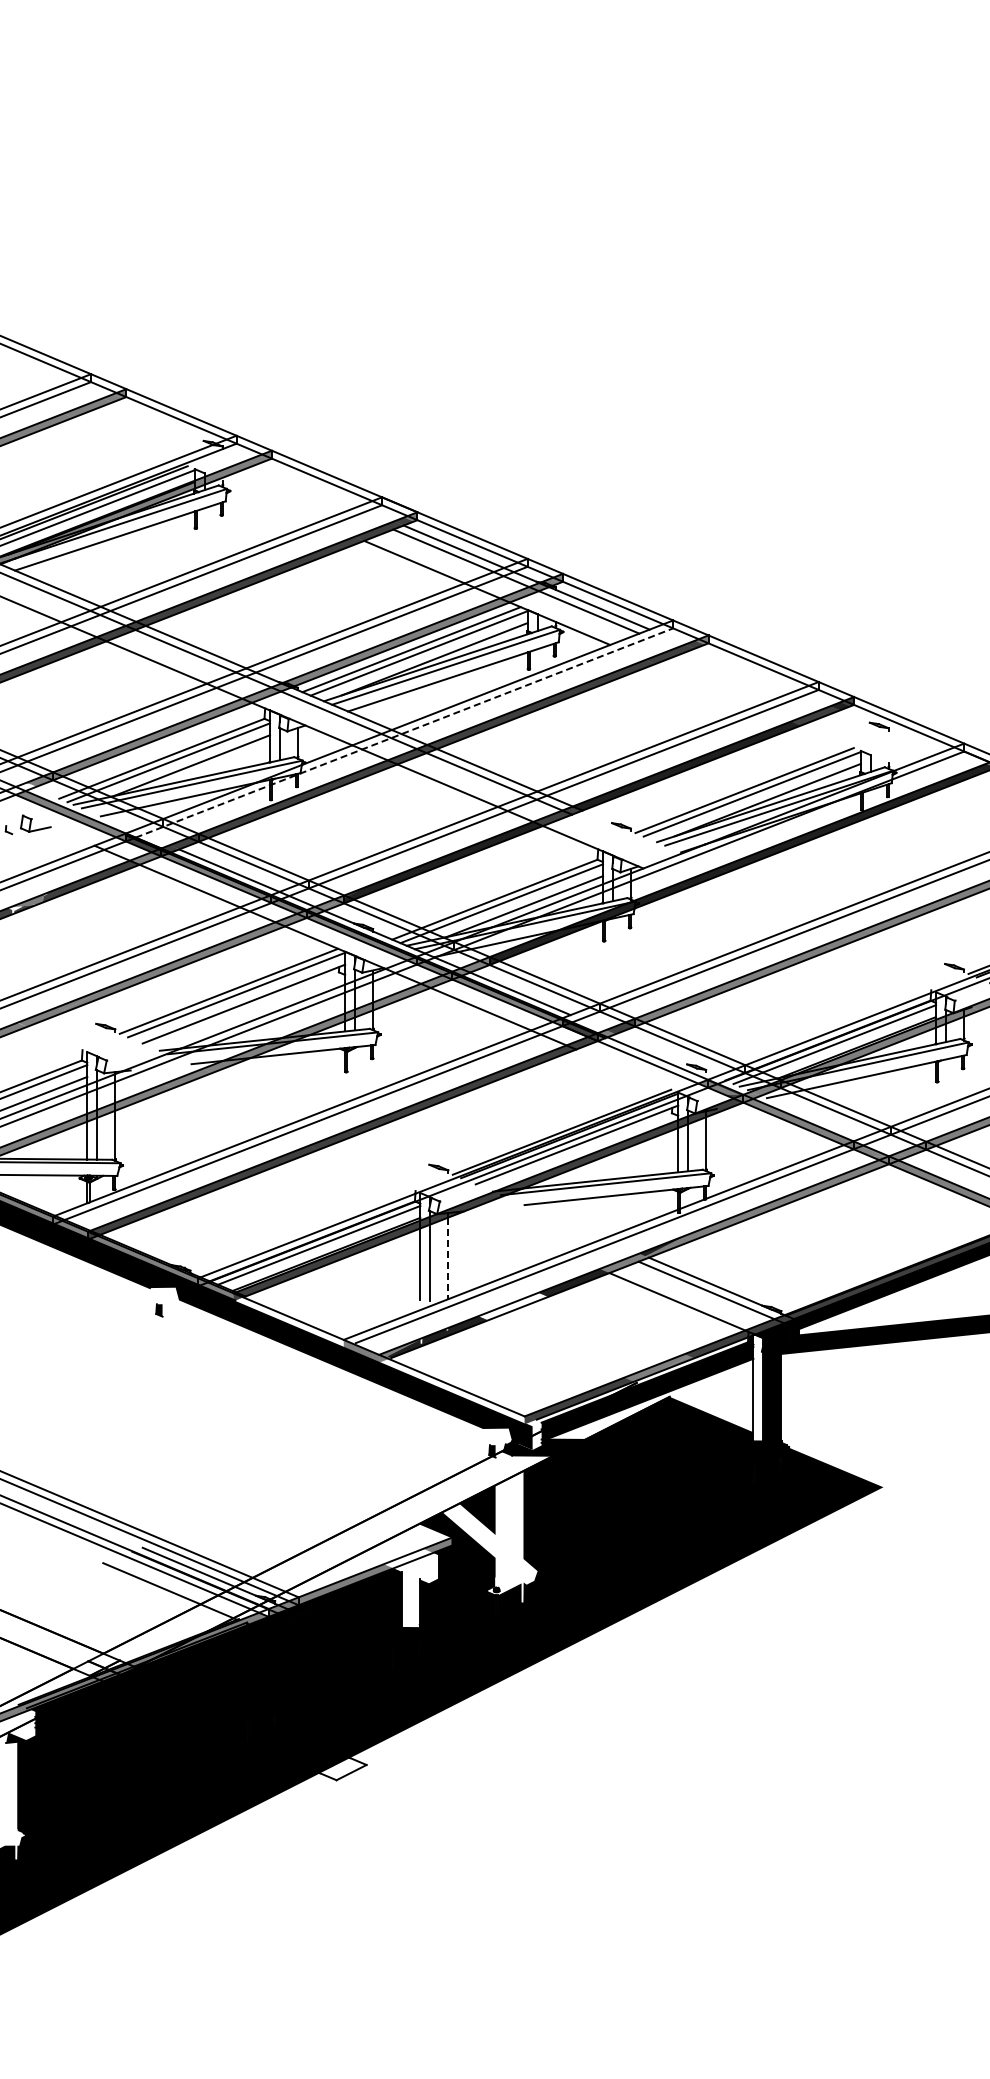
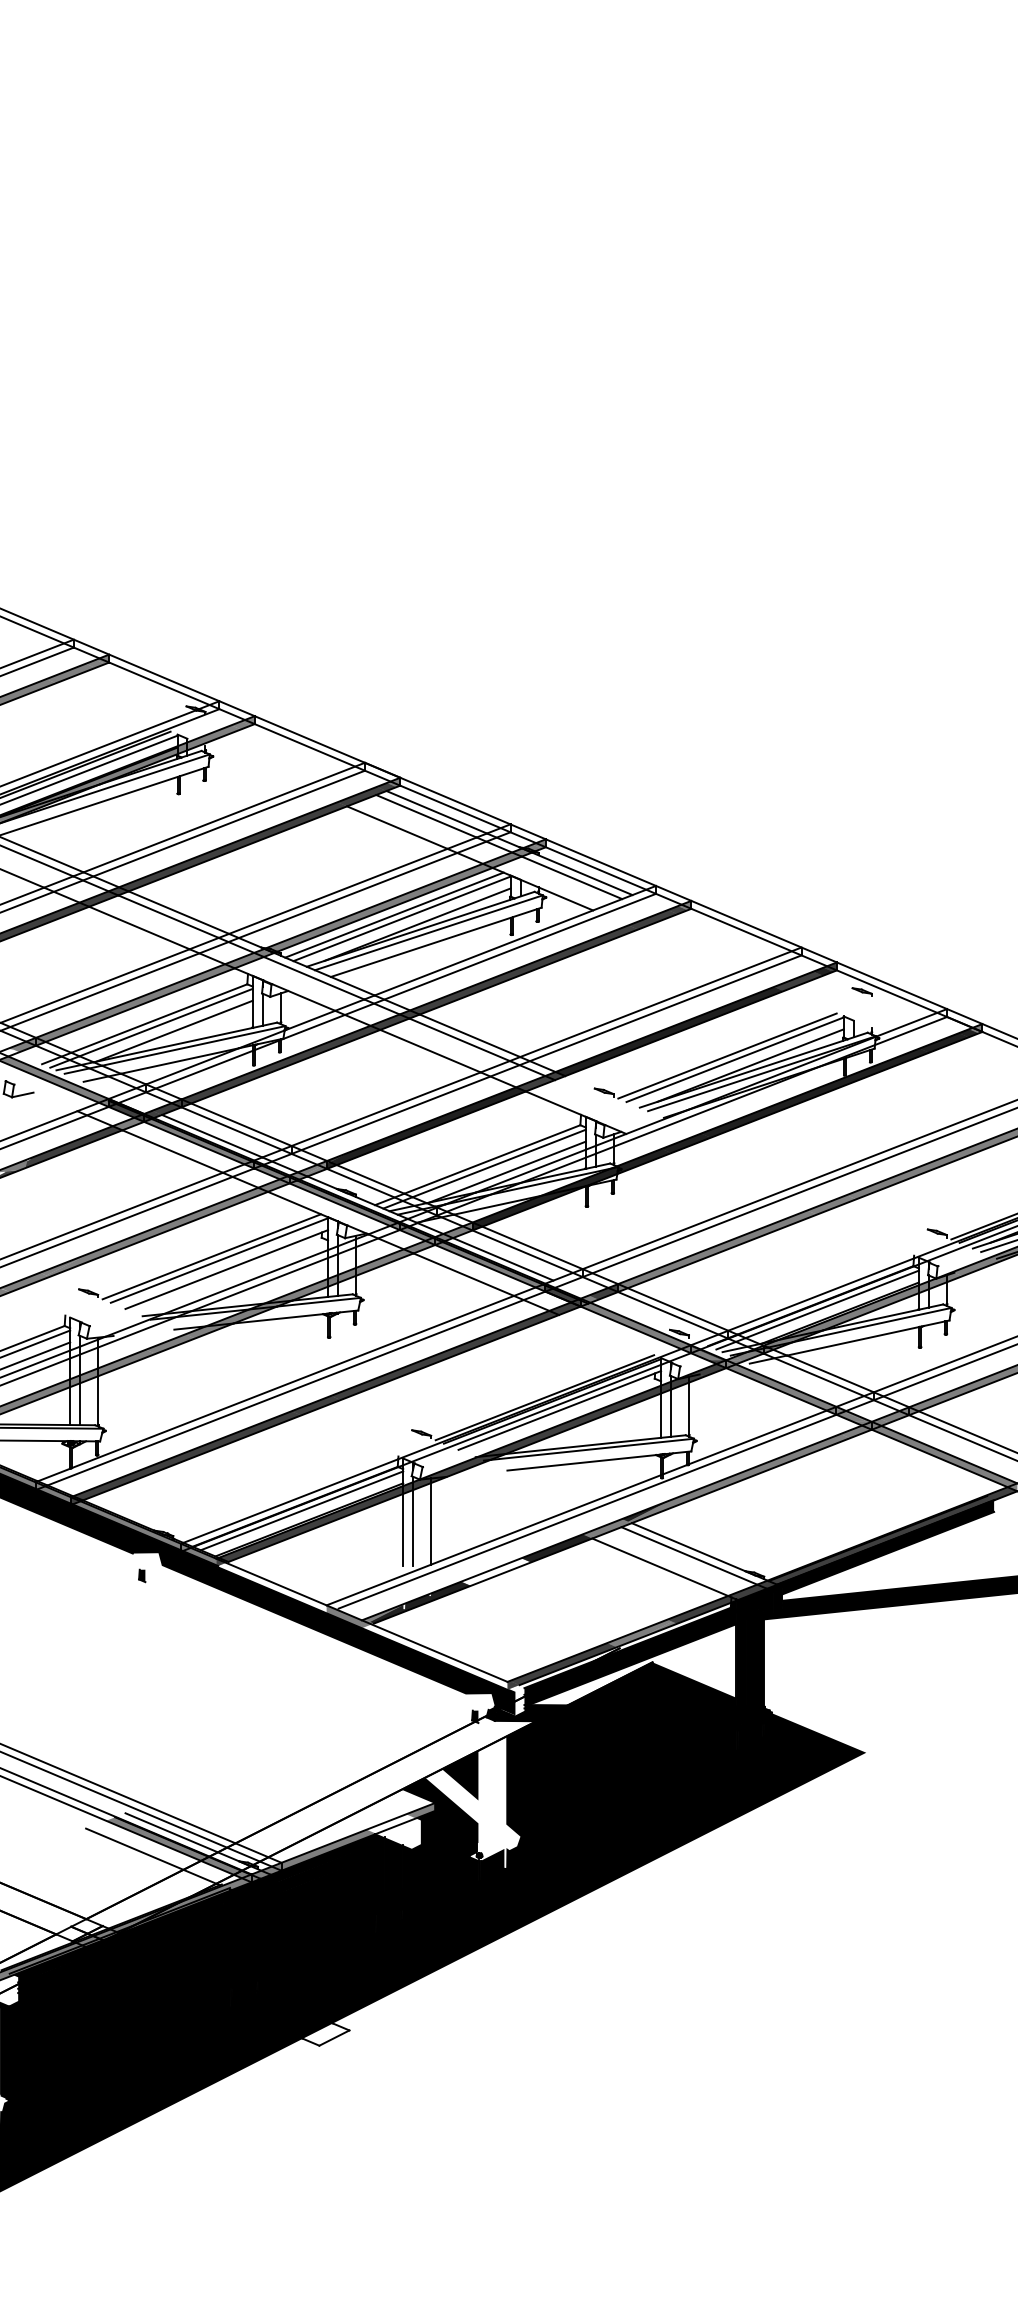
line: (404, 733) -> (387, 998), dashed -> solid
fill: (652, 1060) -> (635, 1325), added
line: (448, 1258) -> (431, 1523), dashed -> solid
fill: (758, 1388) -> (741, 1653), added
fill: (195, 1584) -> (178, 1849), added
fill: (410, 1600) -> (393, 1865), added

